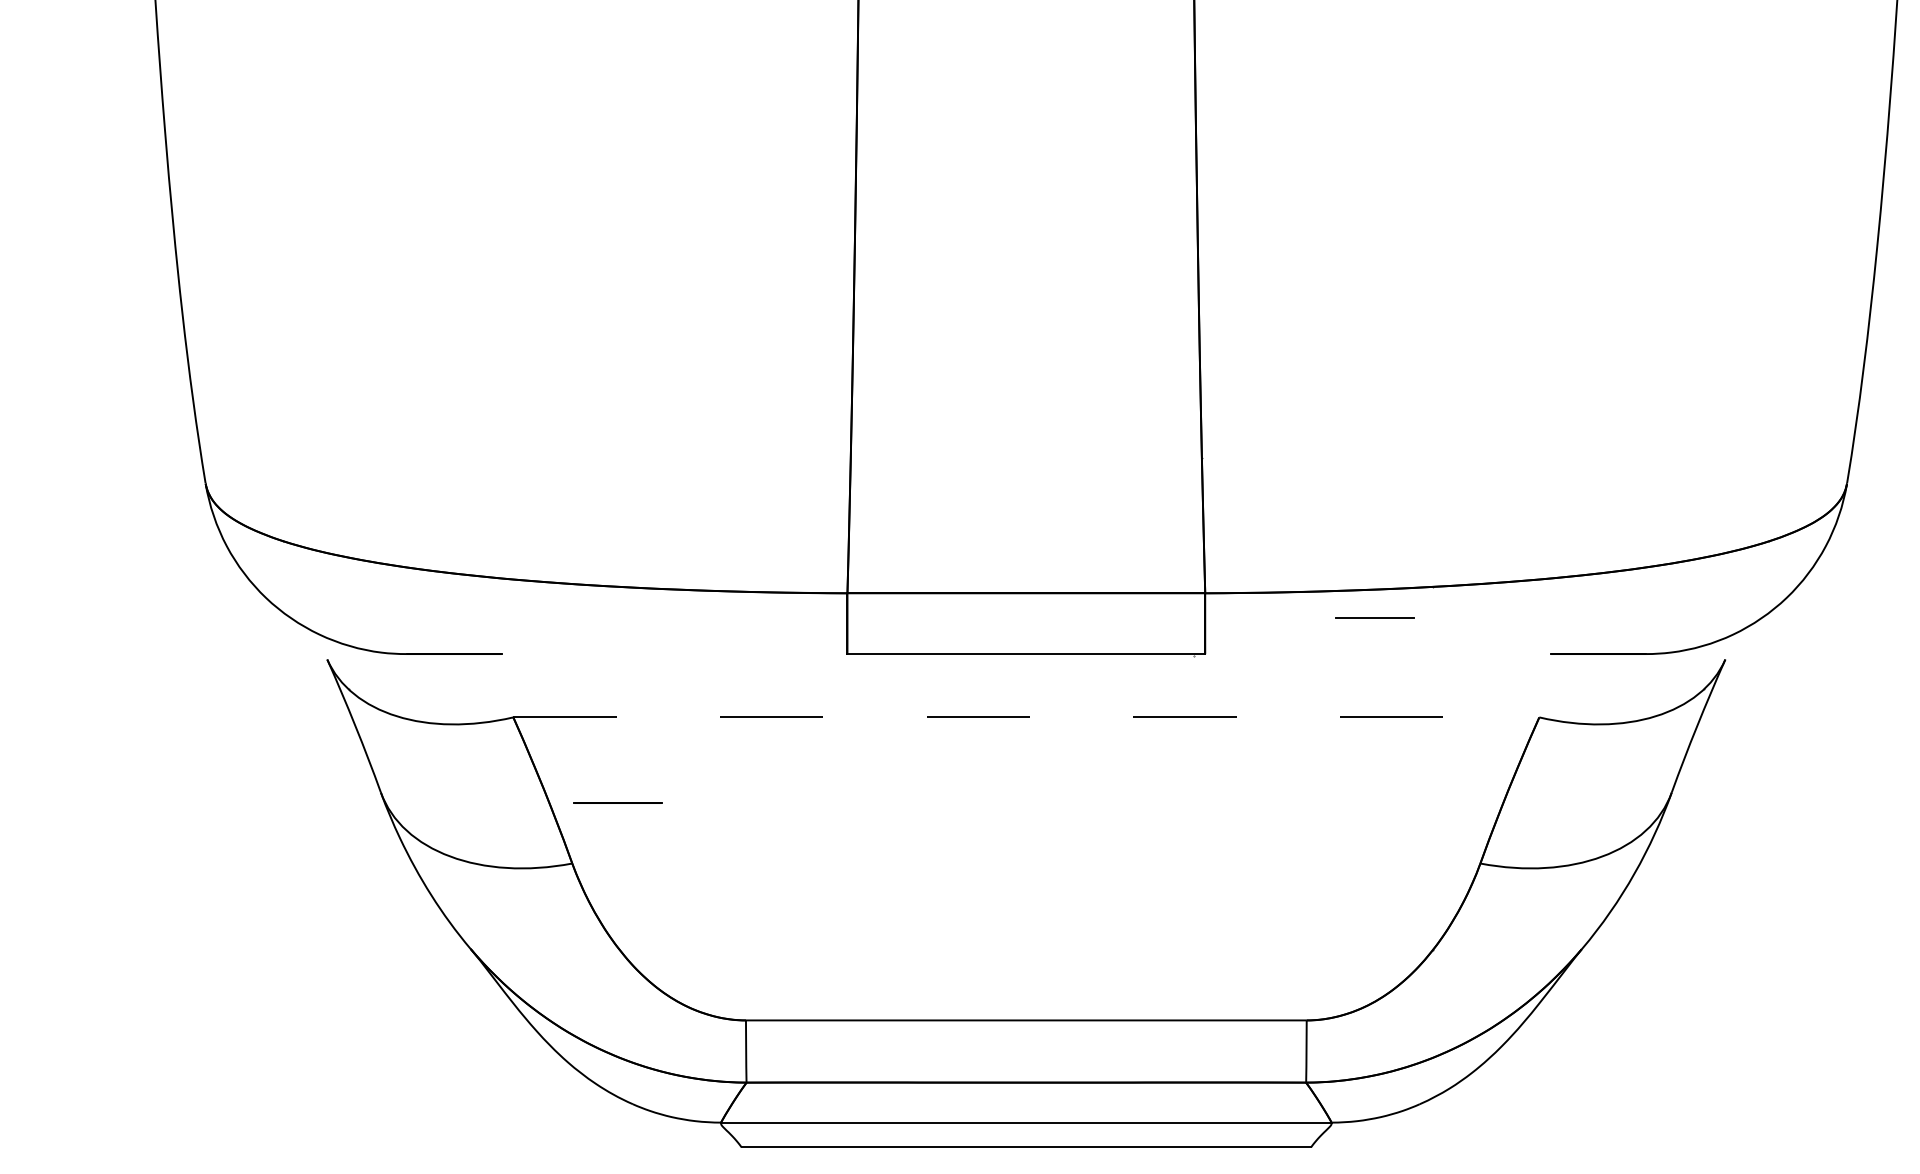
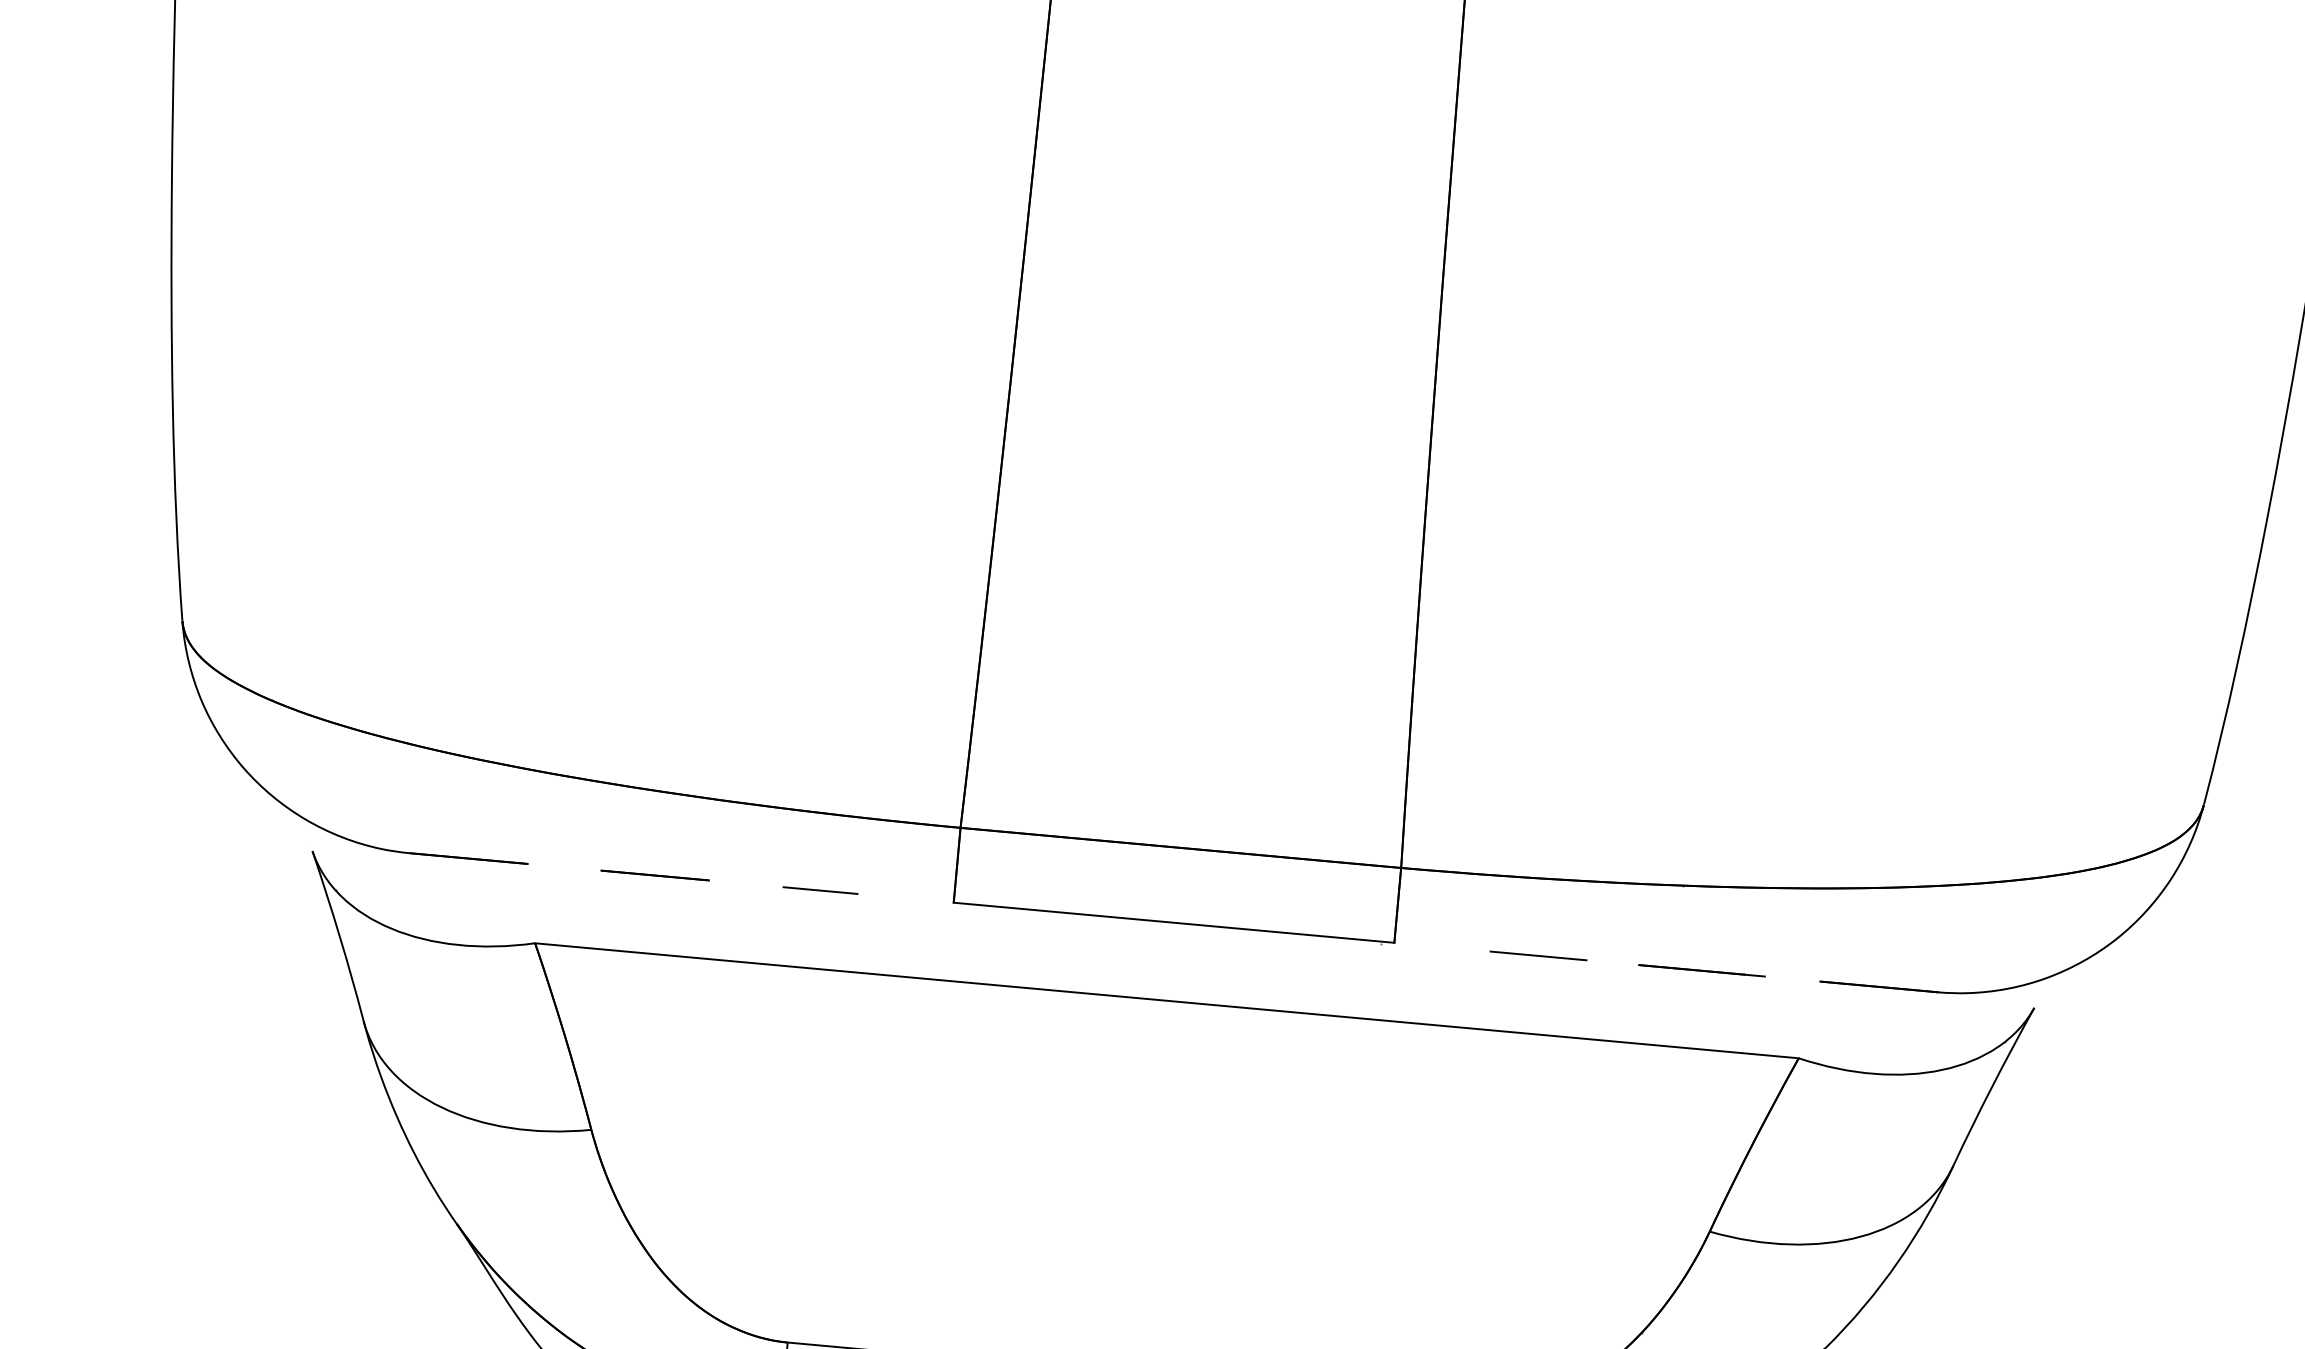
line: (1374, 617) -> (1537, 955), moved
line: (739, 654) -> (820, 891), added
line: (1454, 654) -> (1701, 971), added
line: (1026, 717) -> (1167, 1000), dashed -> solid
line: (617, 802) -> (654, 874), moved

